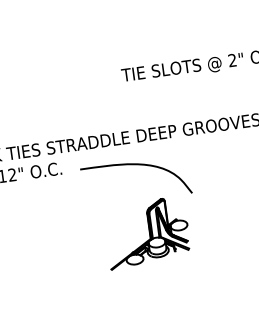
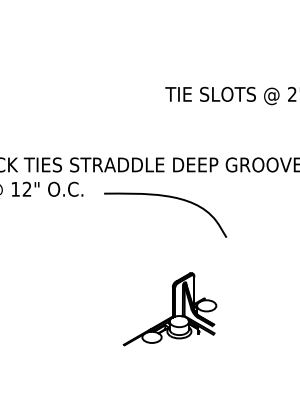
part: (147, 233) -> (169, 309), moved

